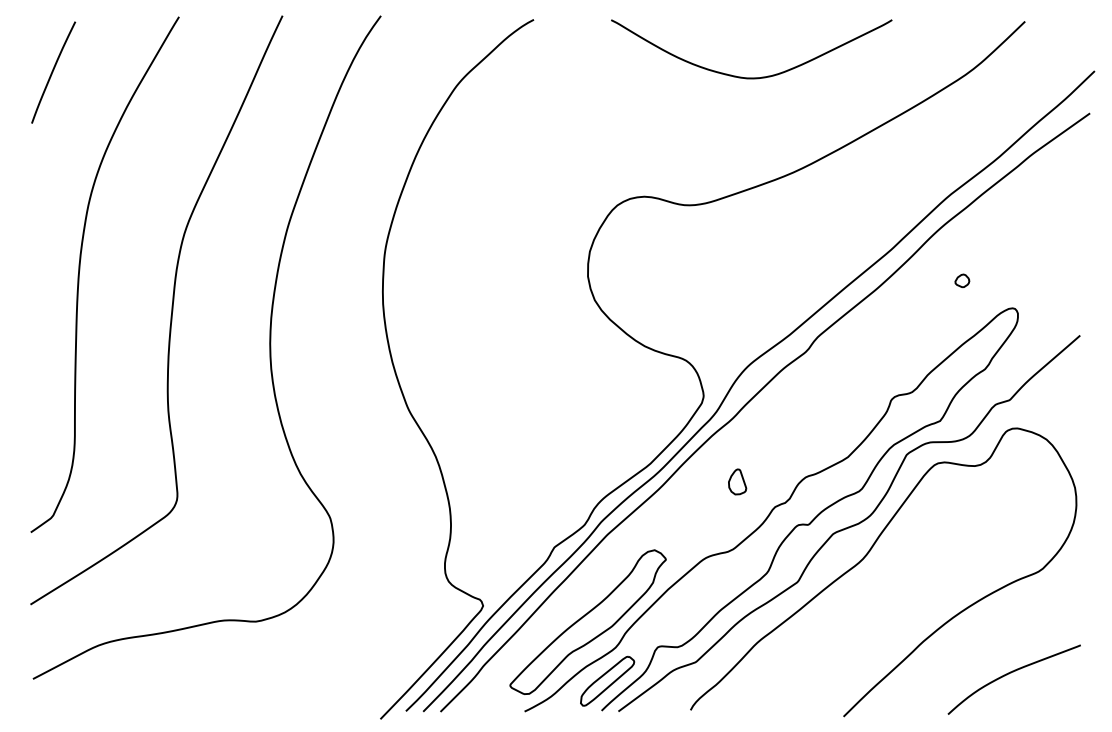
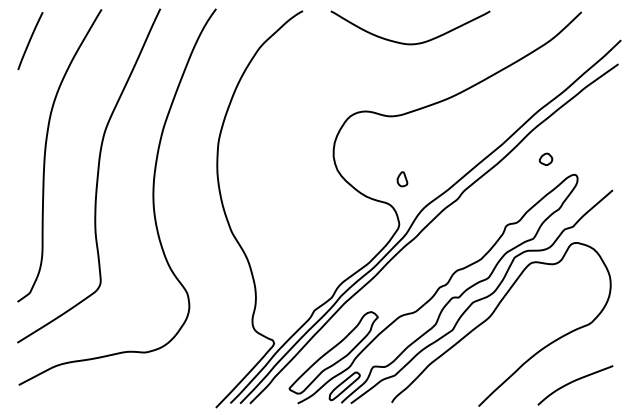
curve: (751, 76) -> (410, 43), moved
part: (961, 279) -> (545, 158), size x1.6
part: (737, 482) -> (402, 179), moved

